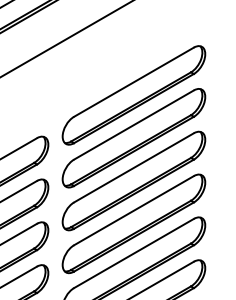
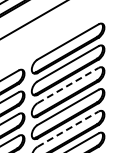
line: (134, 167) -> (68, 85), solid -> dashed
line: (134, 252) -> (68, 128), solid -> dashed

